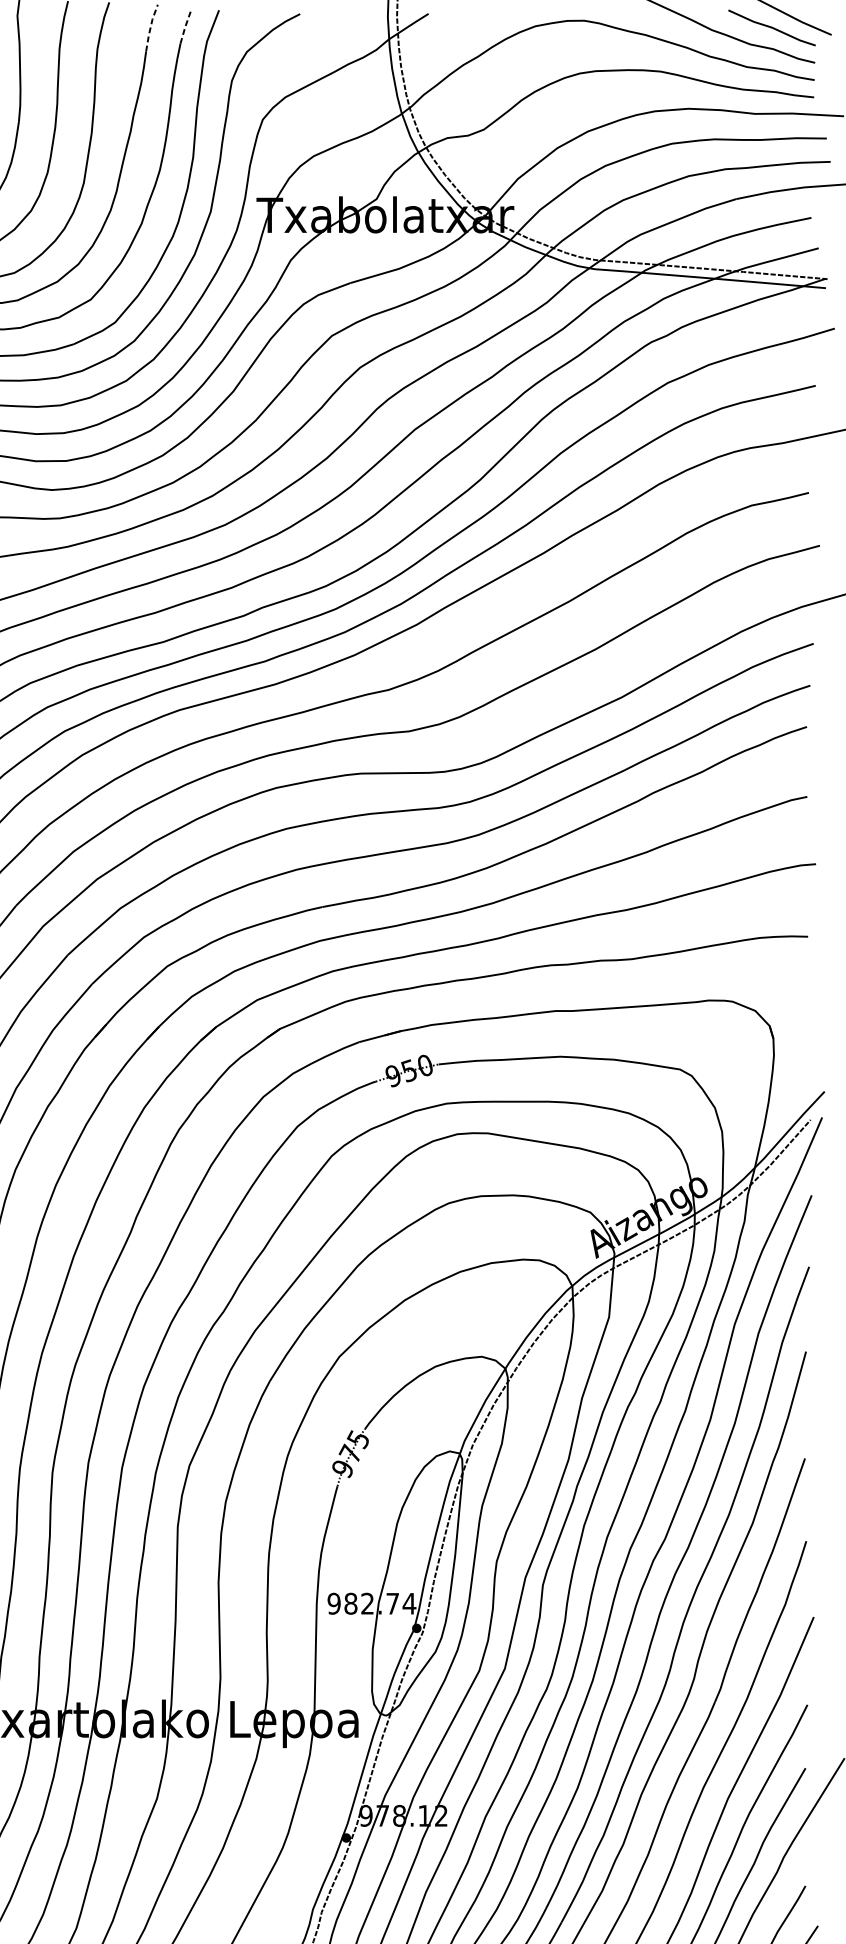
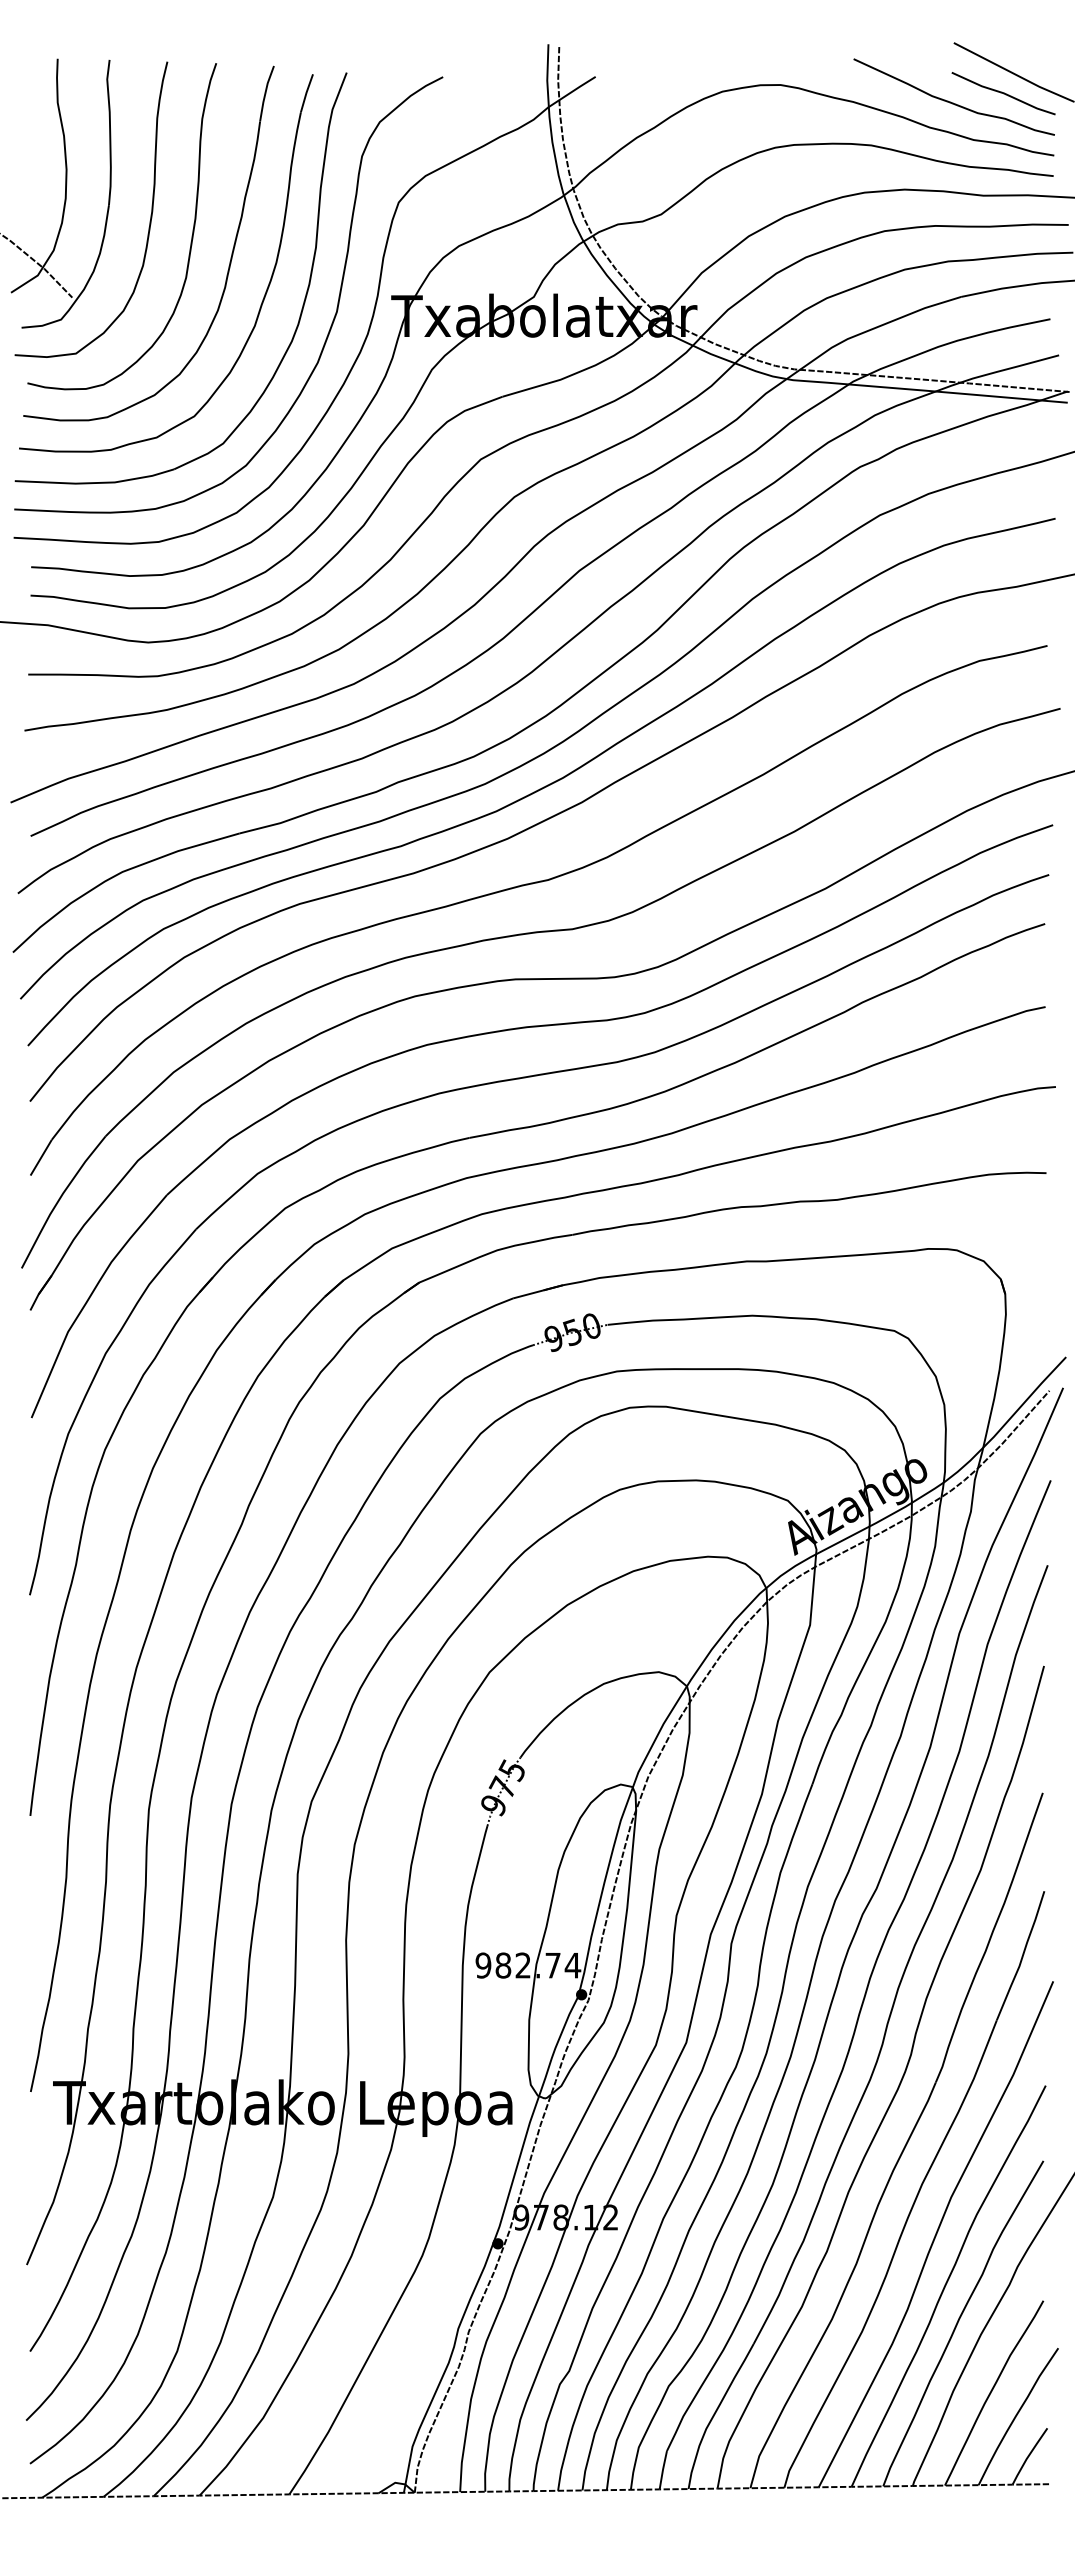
line: (150, 27) -> (265, 92), dashed -> solid
line: (185, 27) -> (306, 92), dashed -> solid

